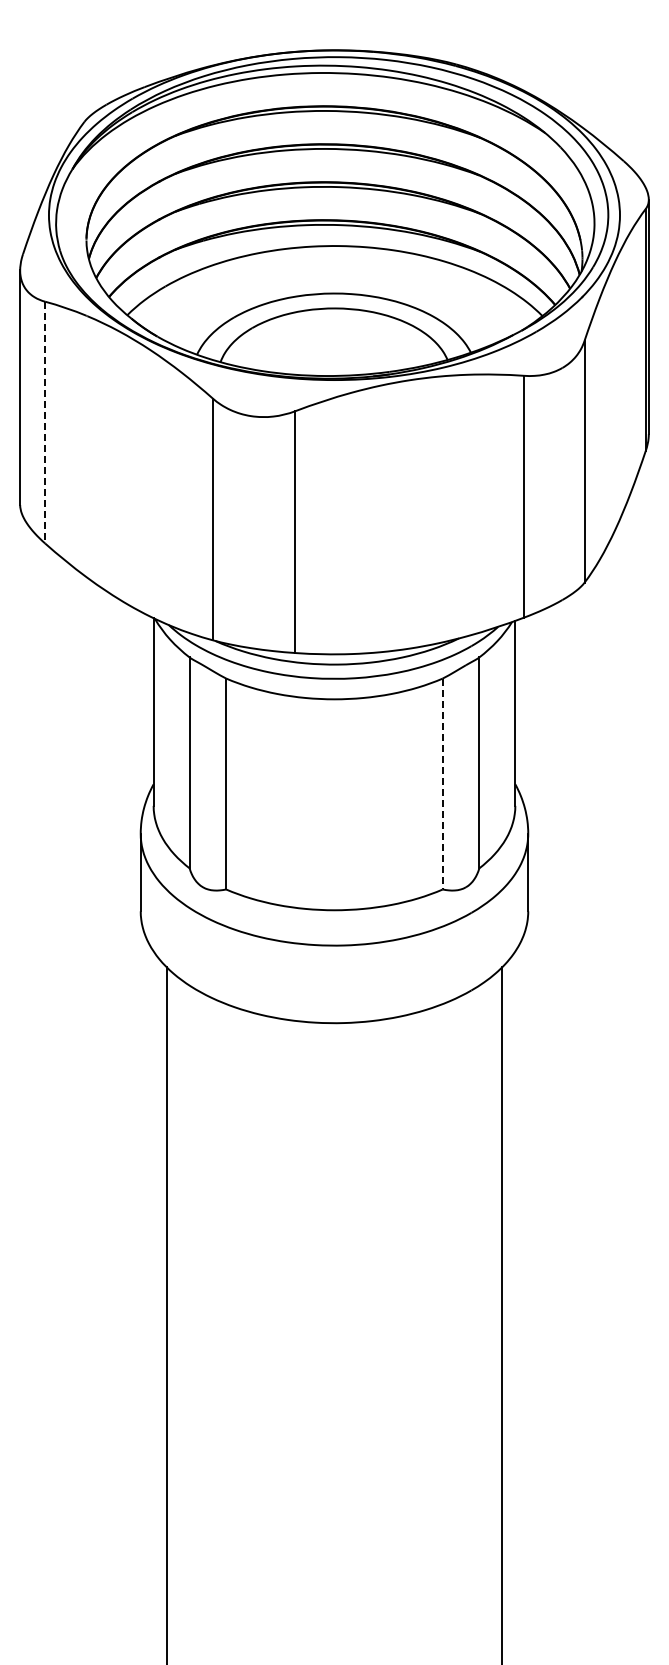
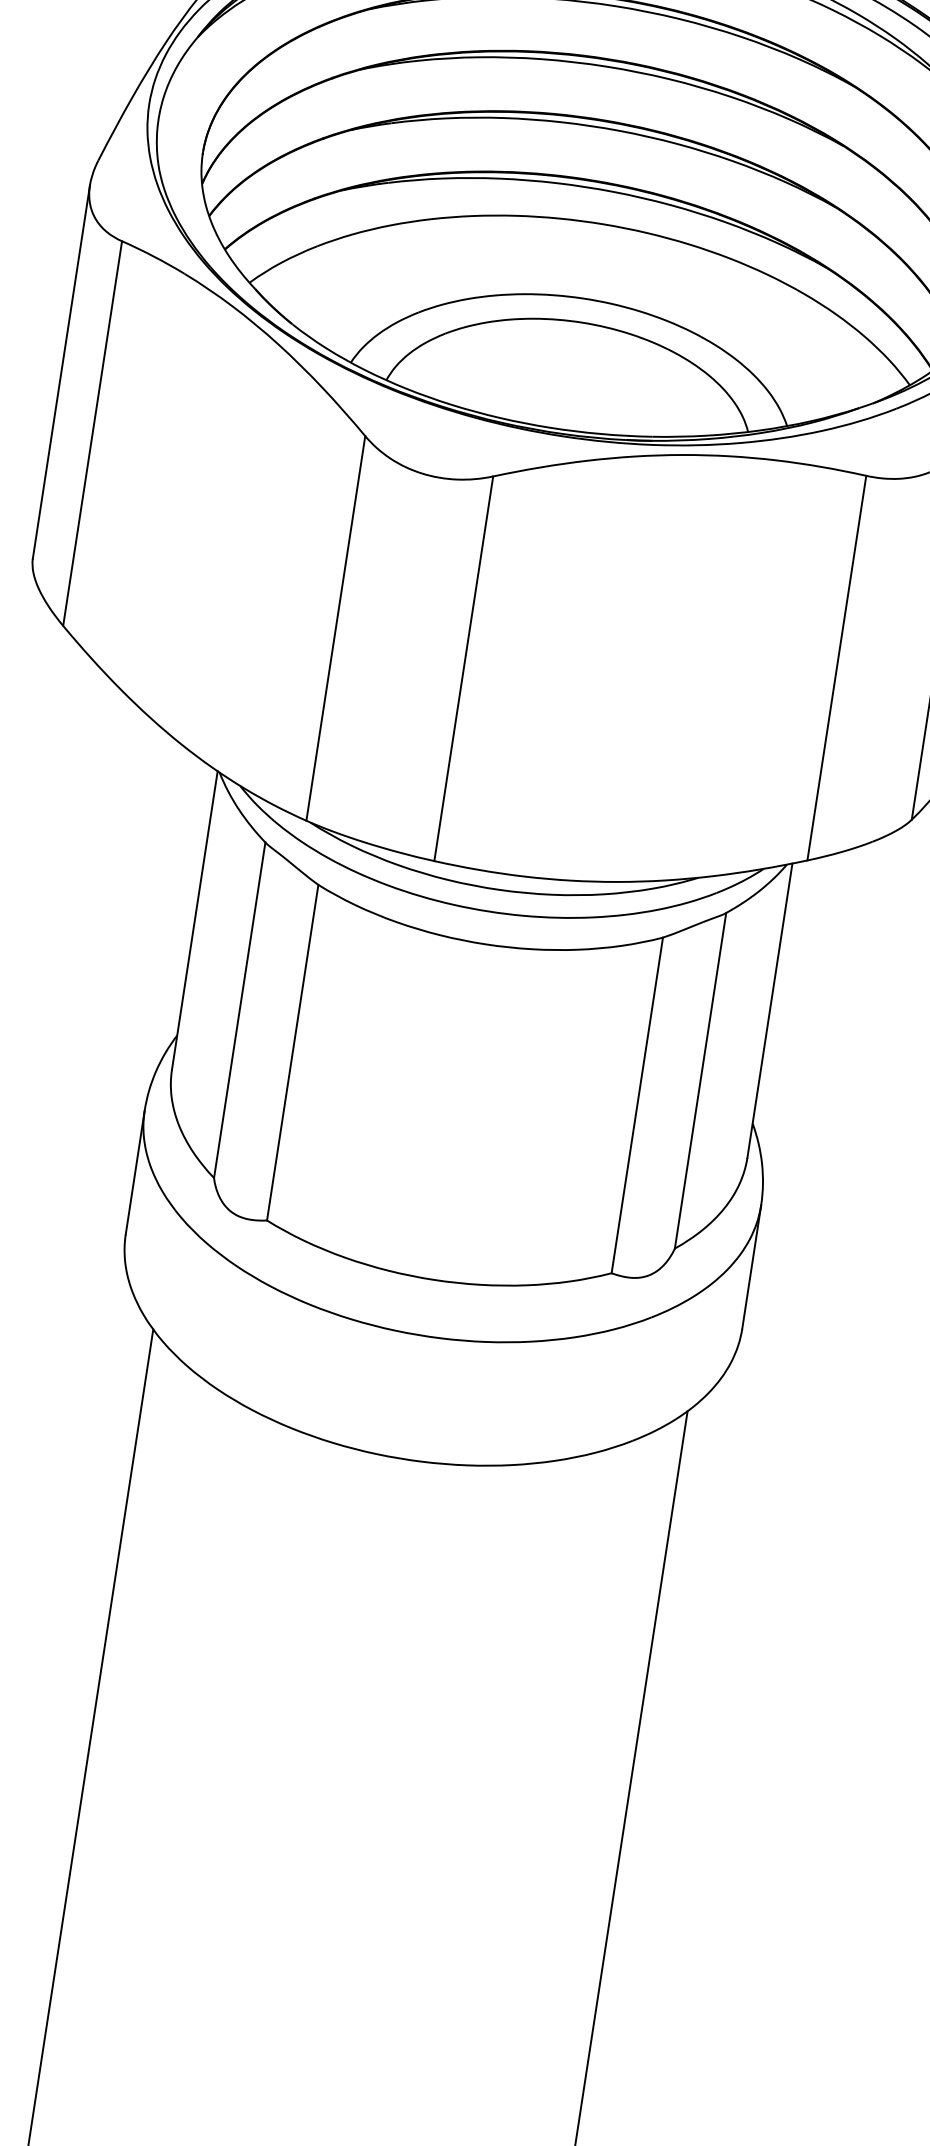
line: (45, 422) -> (93, 433), dashed -> solid
line: (442, 784) -> (636, 1106), dashed -> solid

